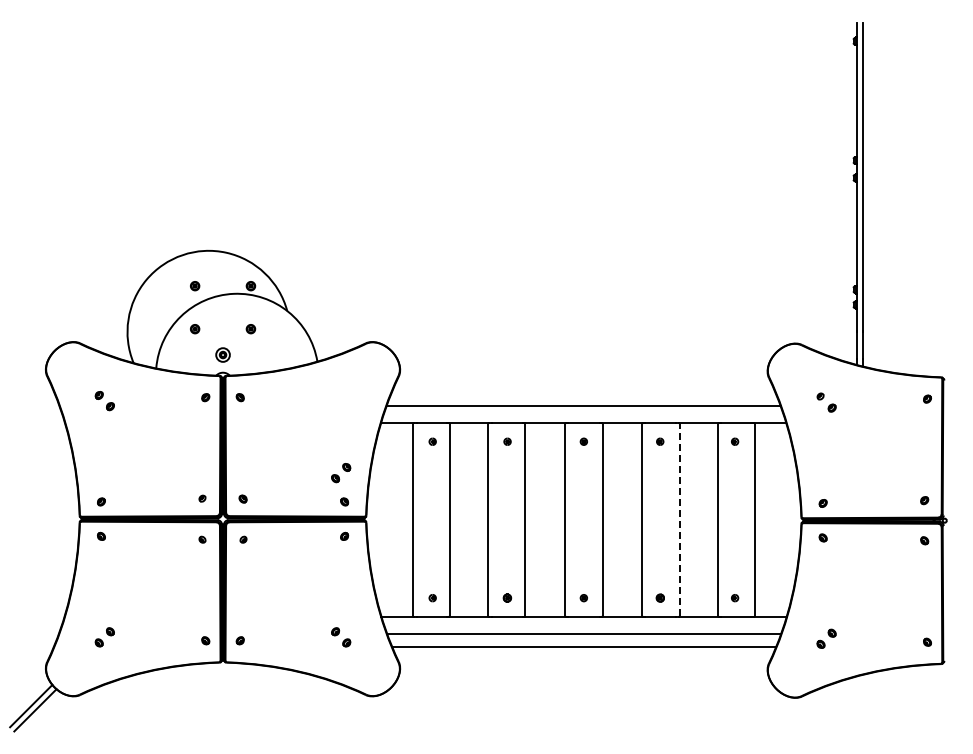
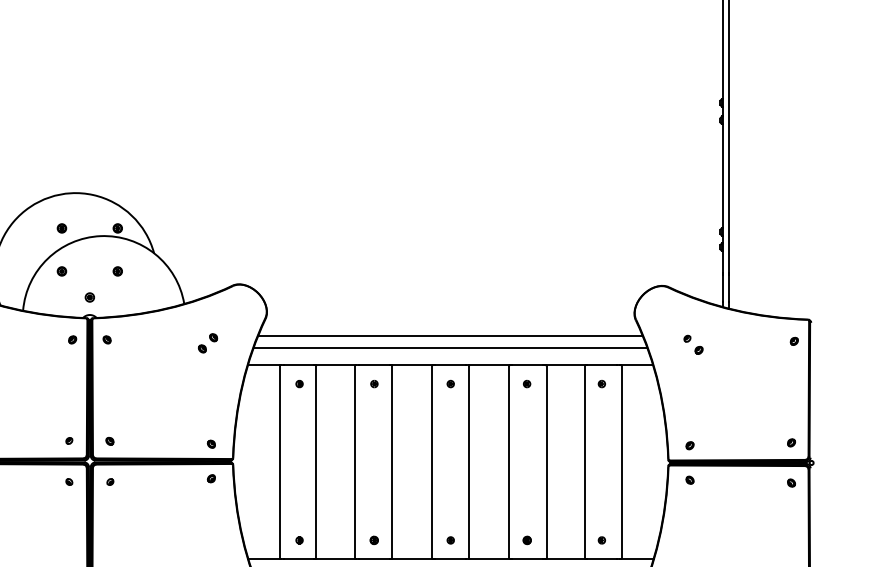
part: (222, 355) -> (89, 297), size x0.62
line: (583, 393) -> (450, 335), added
part: (341, 473) -> (208, 343), moved
line: (679, 519) -> (546, 461), dashed -> solid

